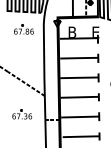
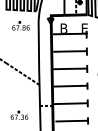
part: (22, 114) -> (19, 115), moved

